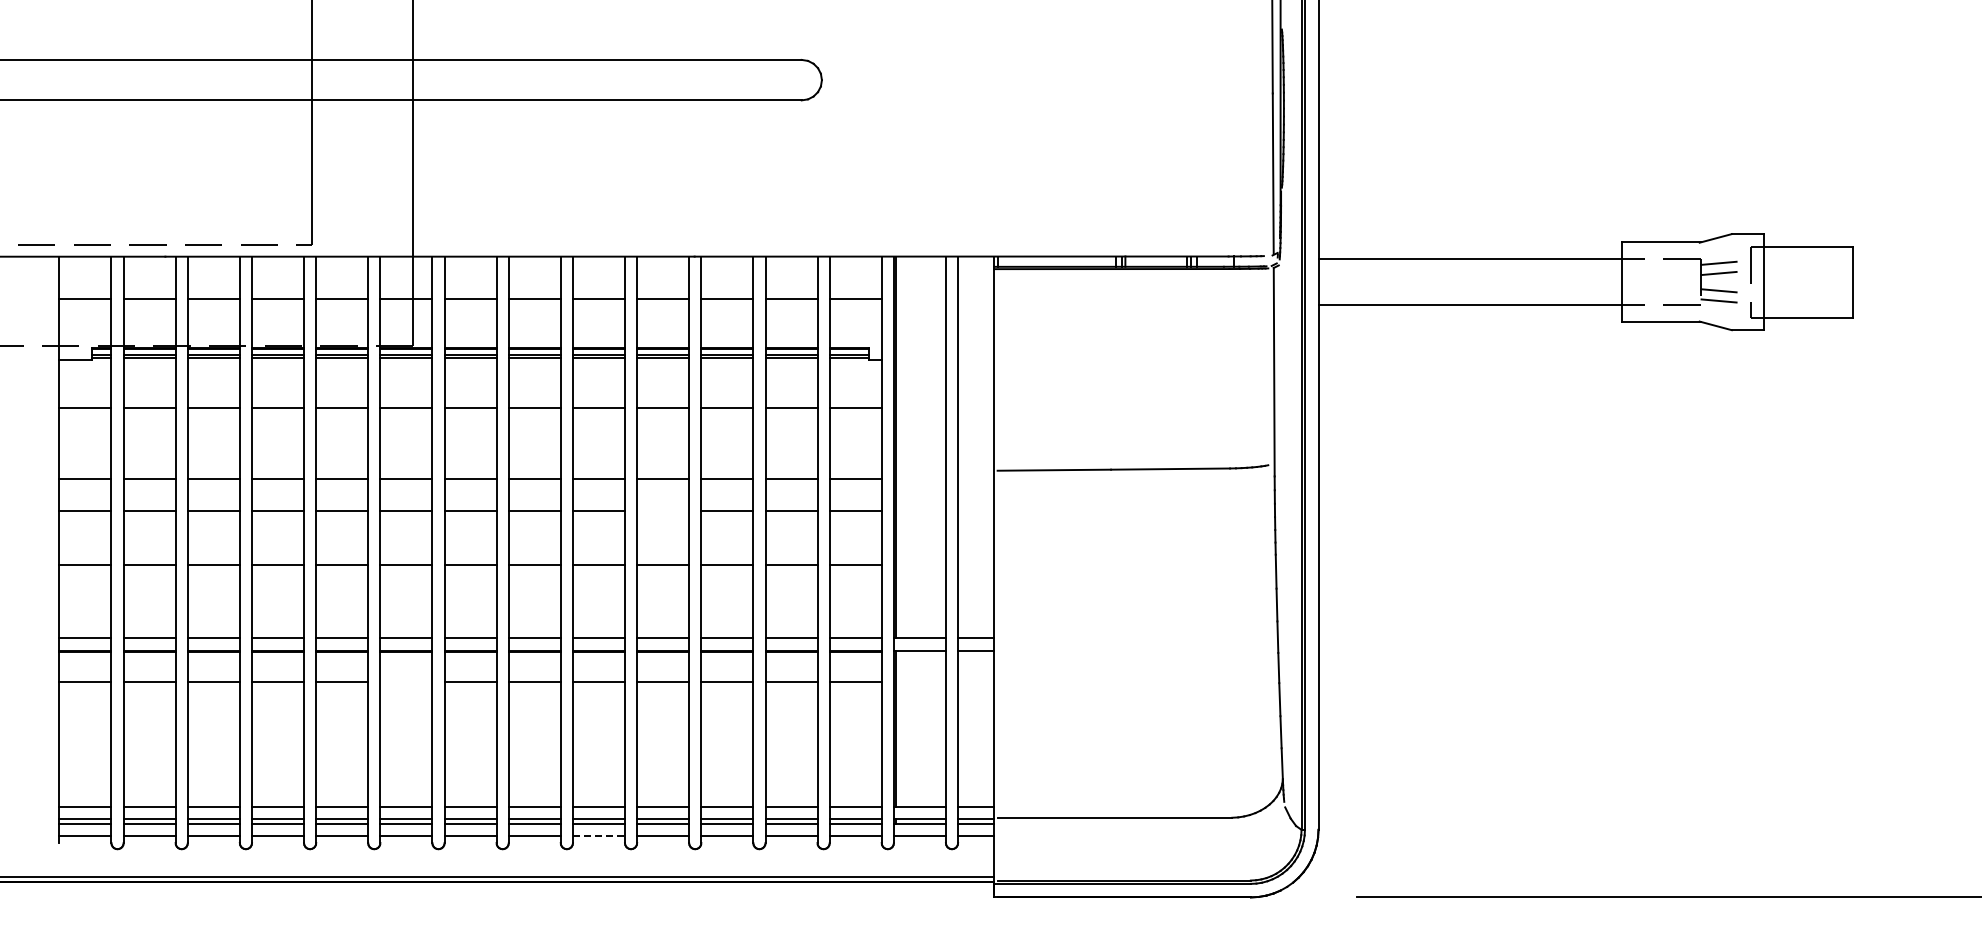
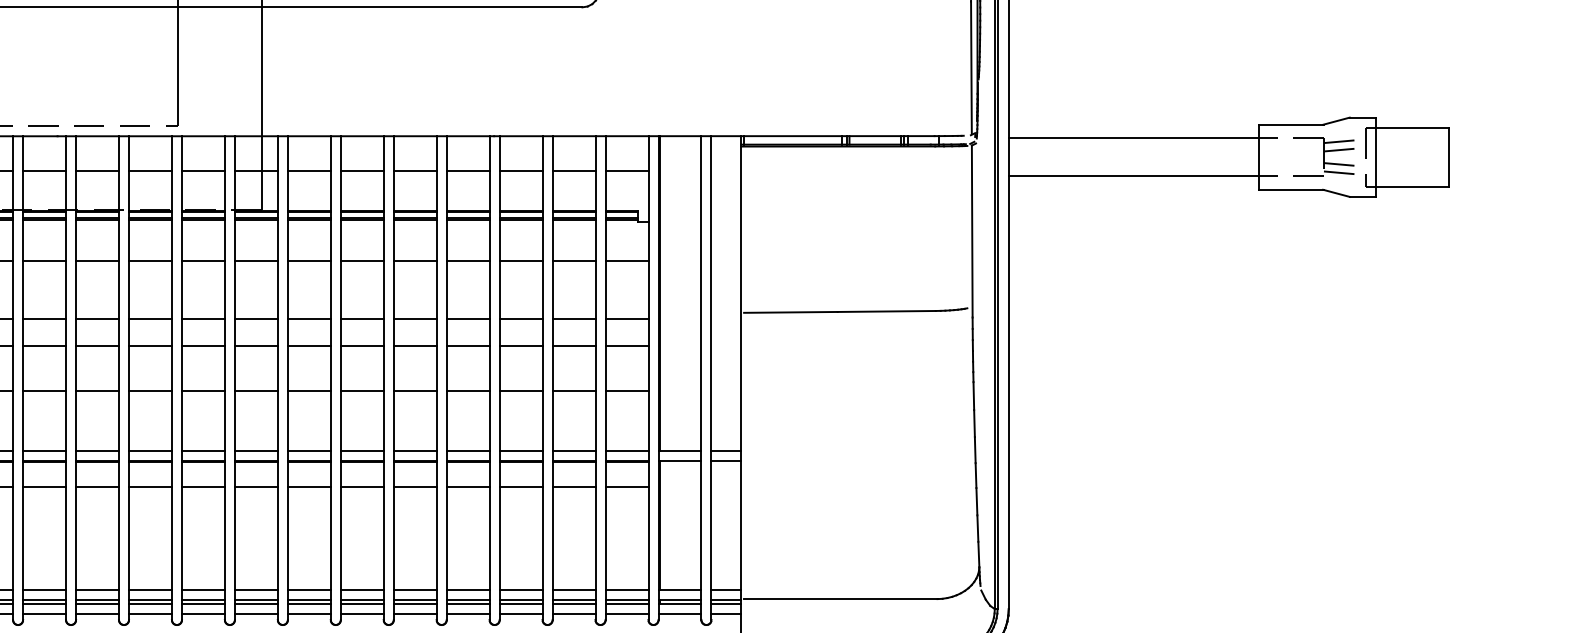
line: (663, 511) -> (468, 346), added
line: (406, 682) -> (256, 487), added
line: (599, 835) -> (415, 613), dashed -> solid

